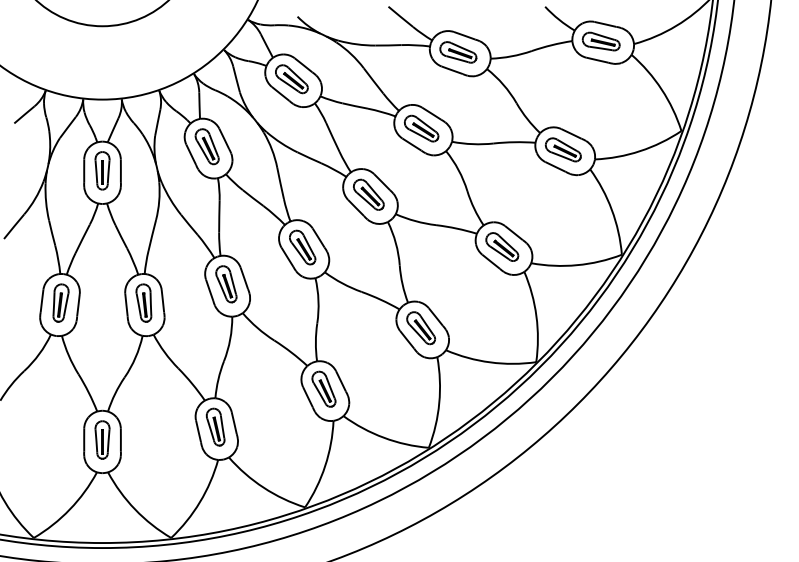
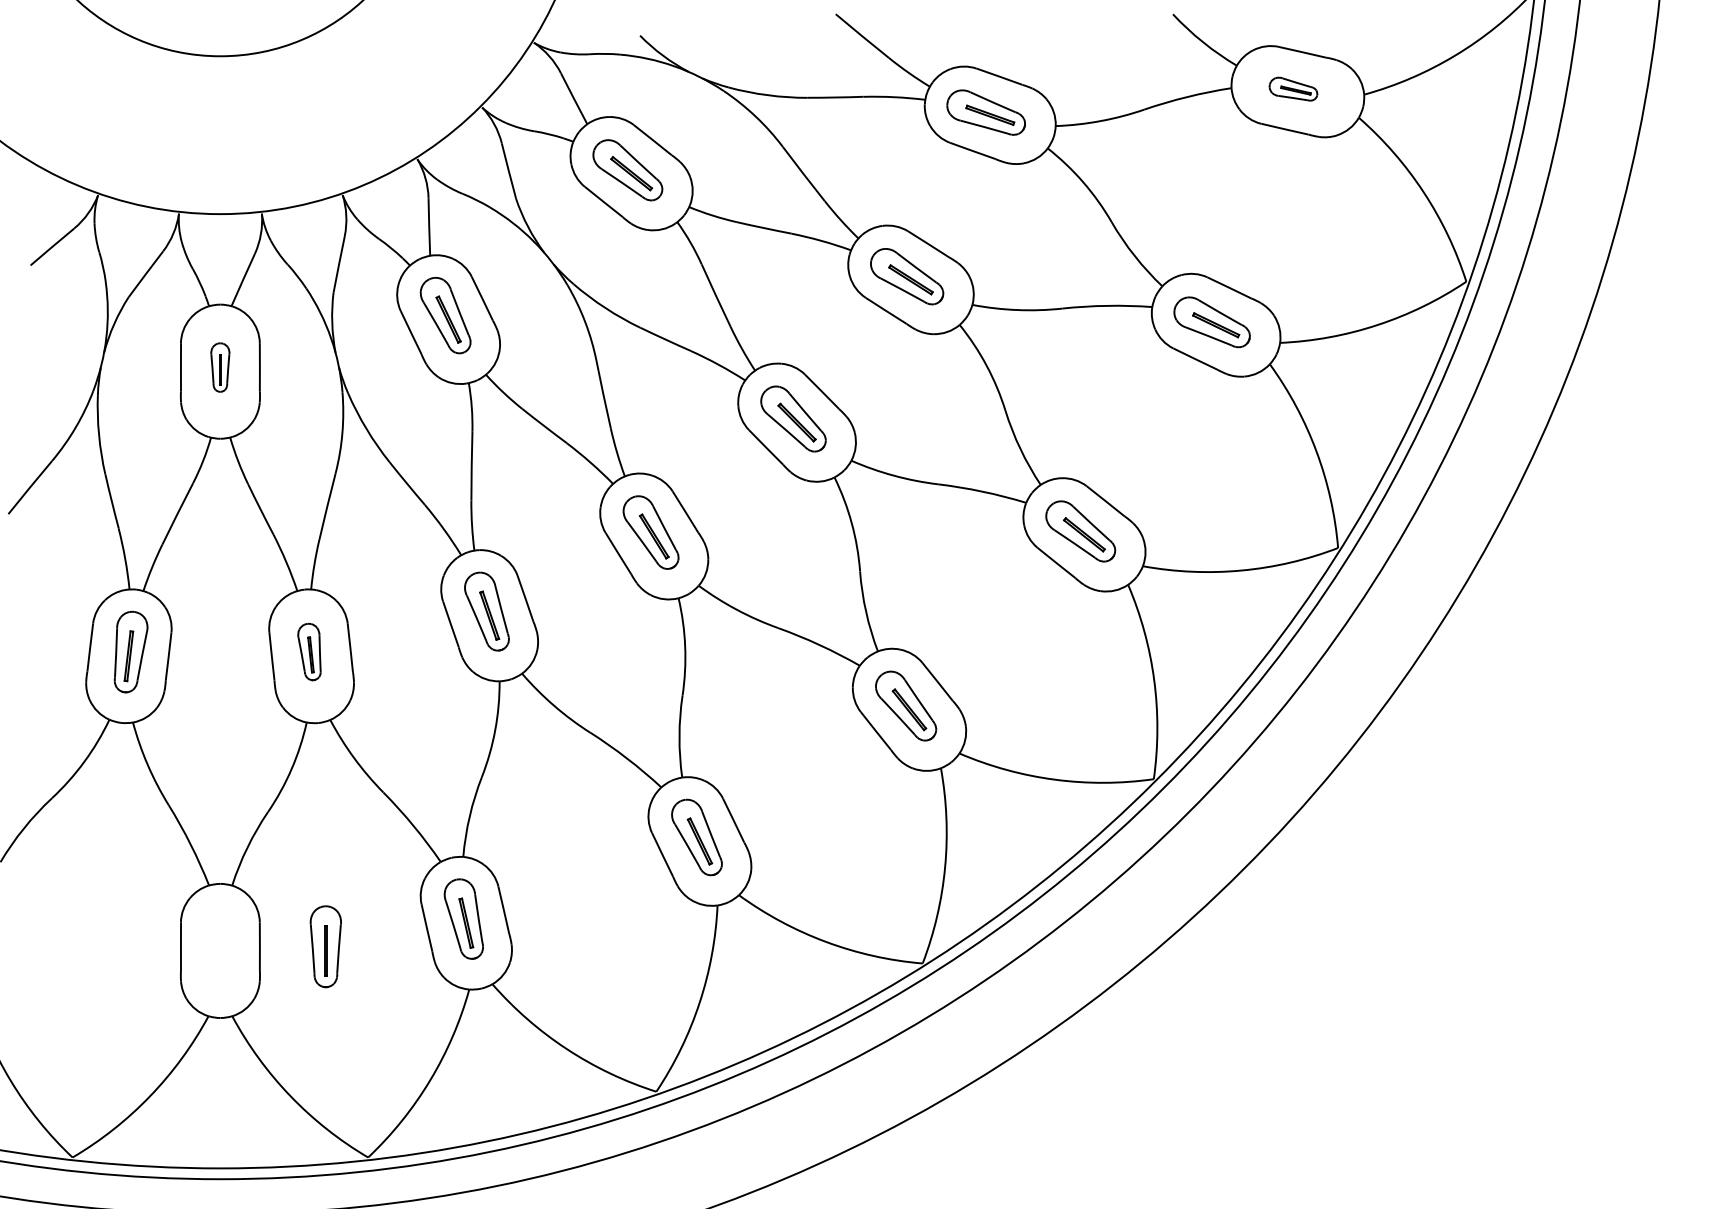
part: (600, 41) -> (1292, 89), size x0.6
part: (102, 170) -> (220, 366), size x0.6
part: (143, 302) -> (308, 650), size x0.7
part: (102, 439) -> (325, 945), moved

